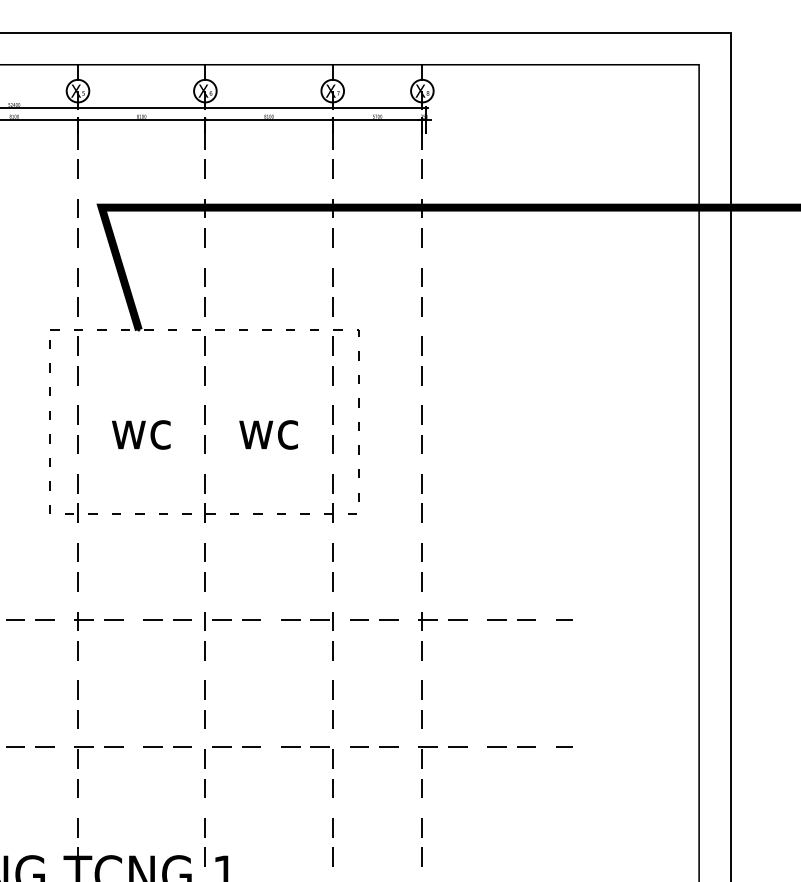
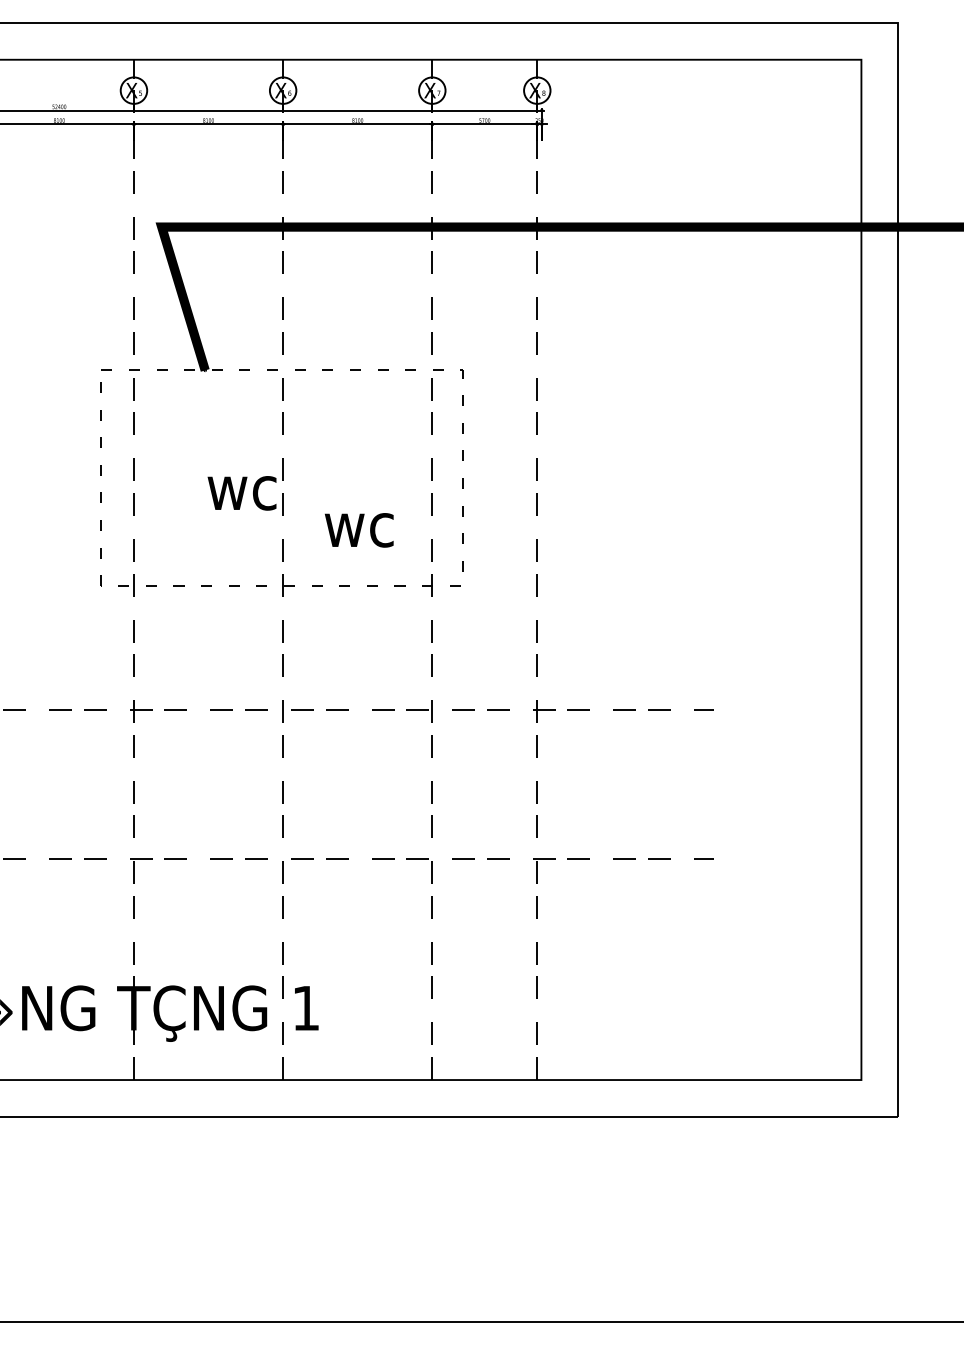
text: (140, 435) -> (241, 493), moved
text: (268, 435) -> (359, 530), moved

